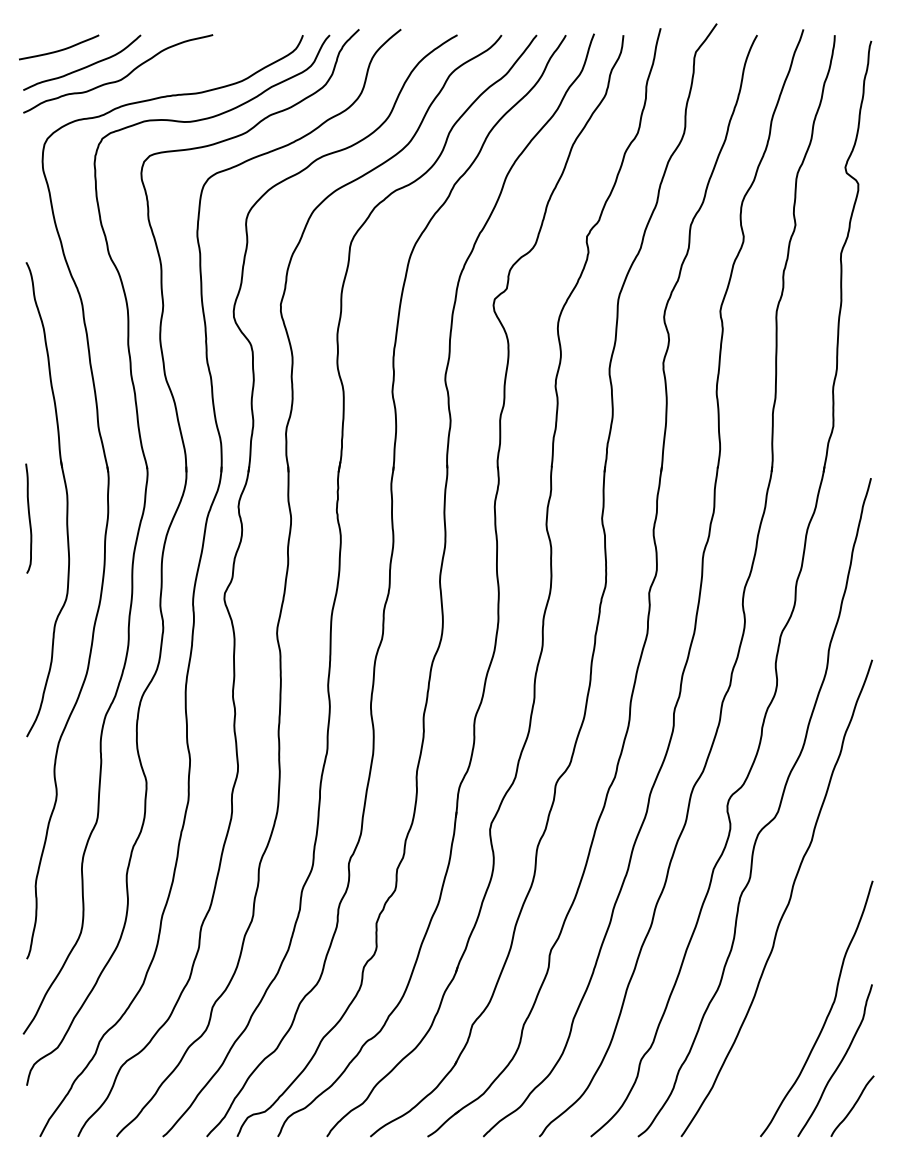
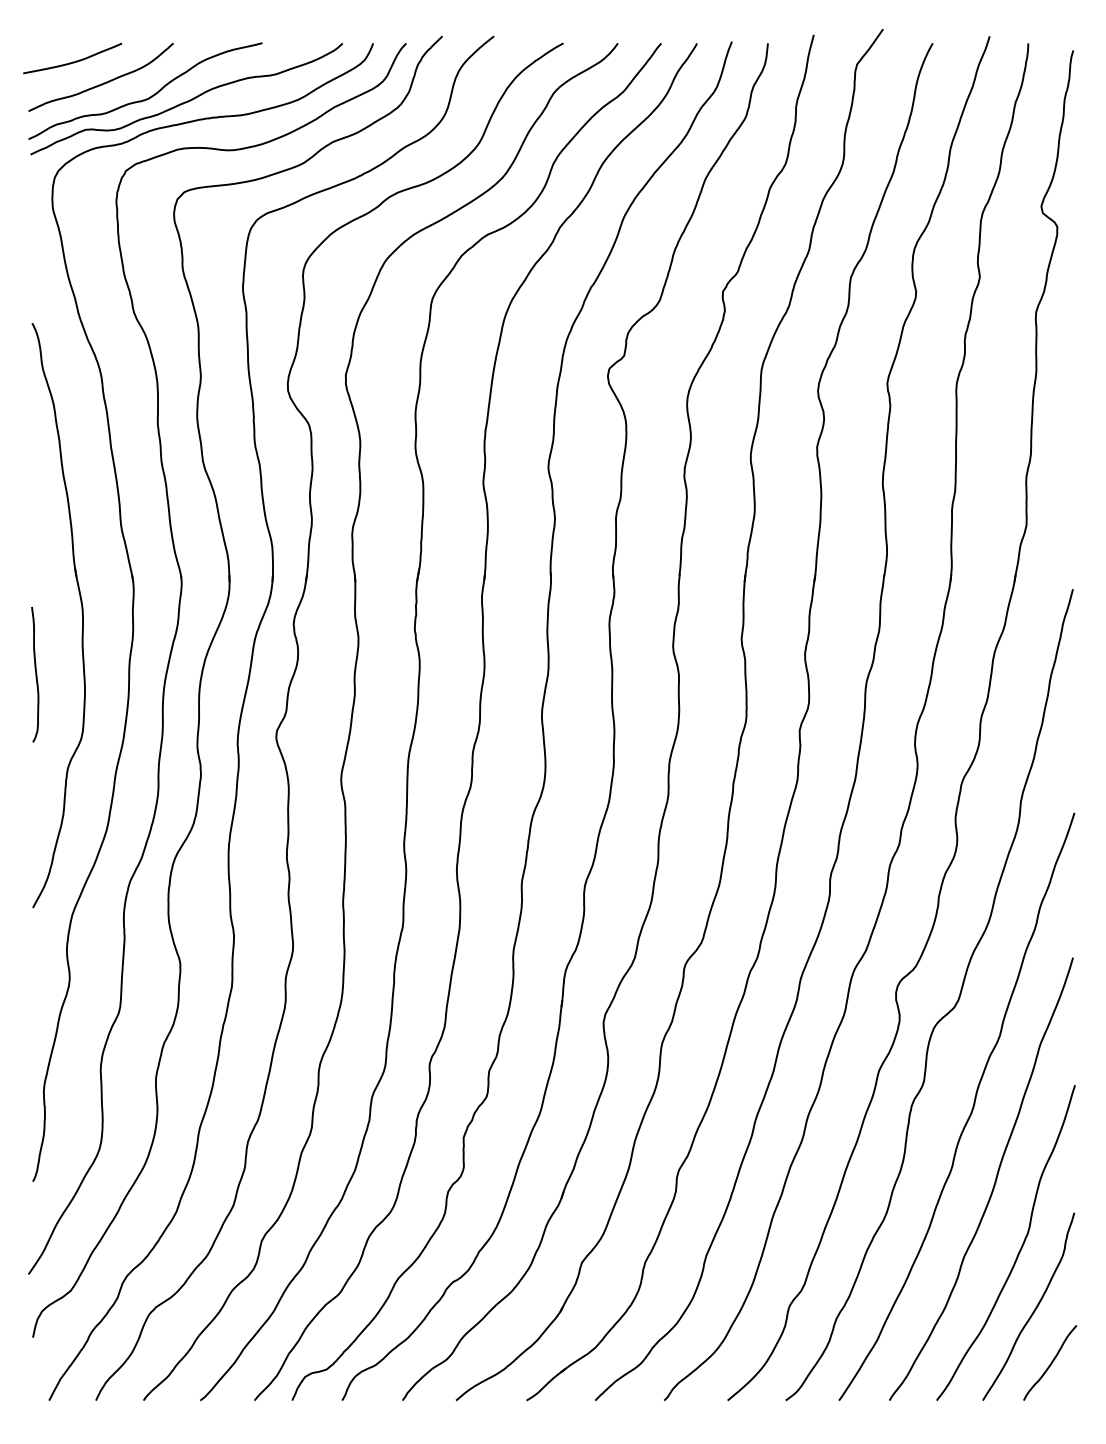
curve: (151, 81) -> (186, 100), added
curve: (28, 518) -> (34, 674), moved
curve: (807, 957) -> (994, 1179), added

